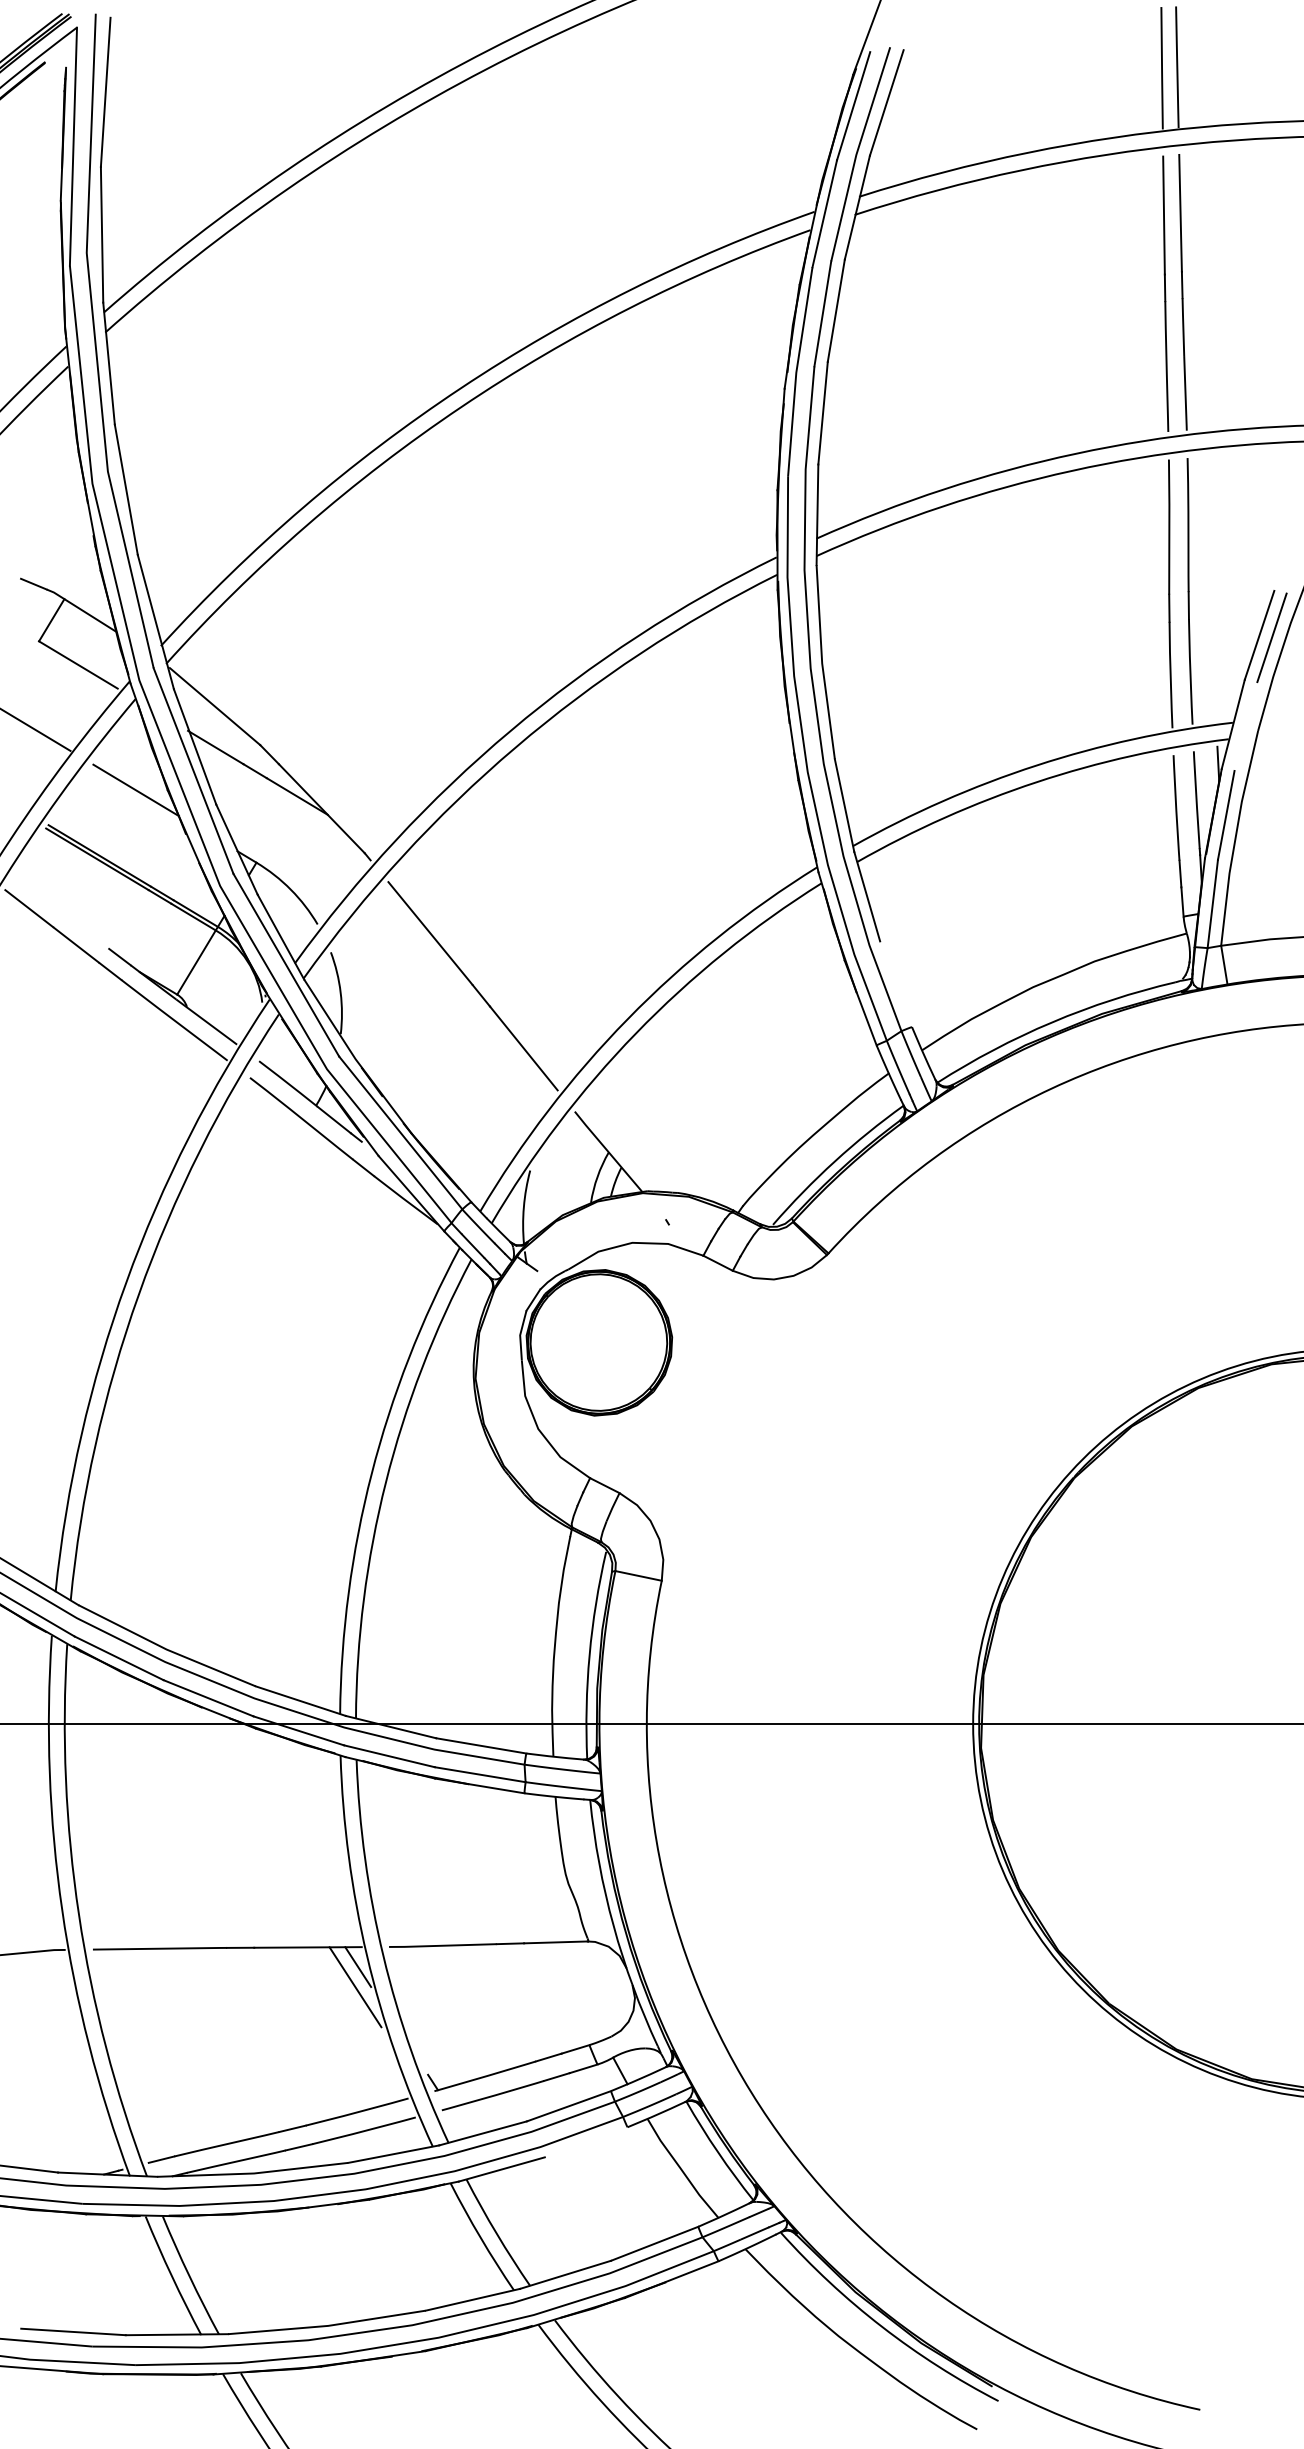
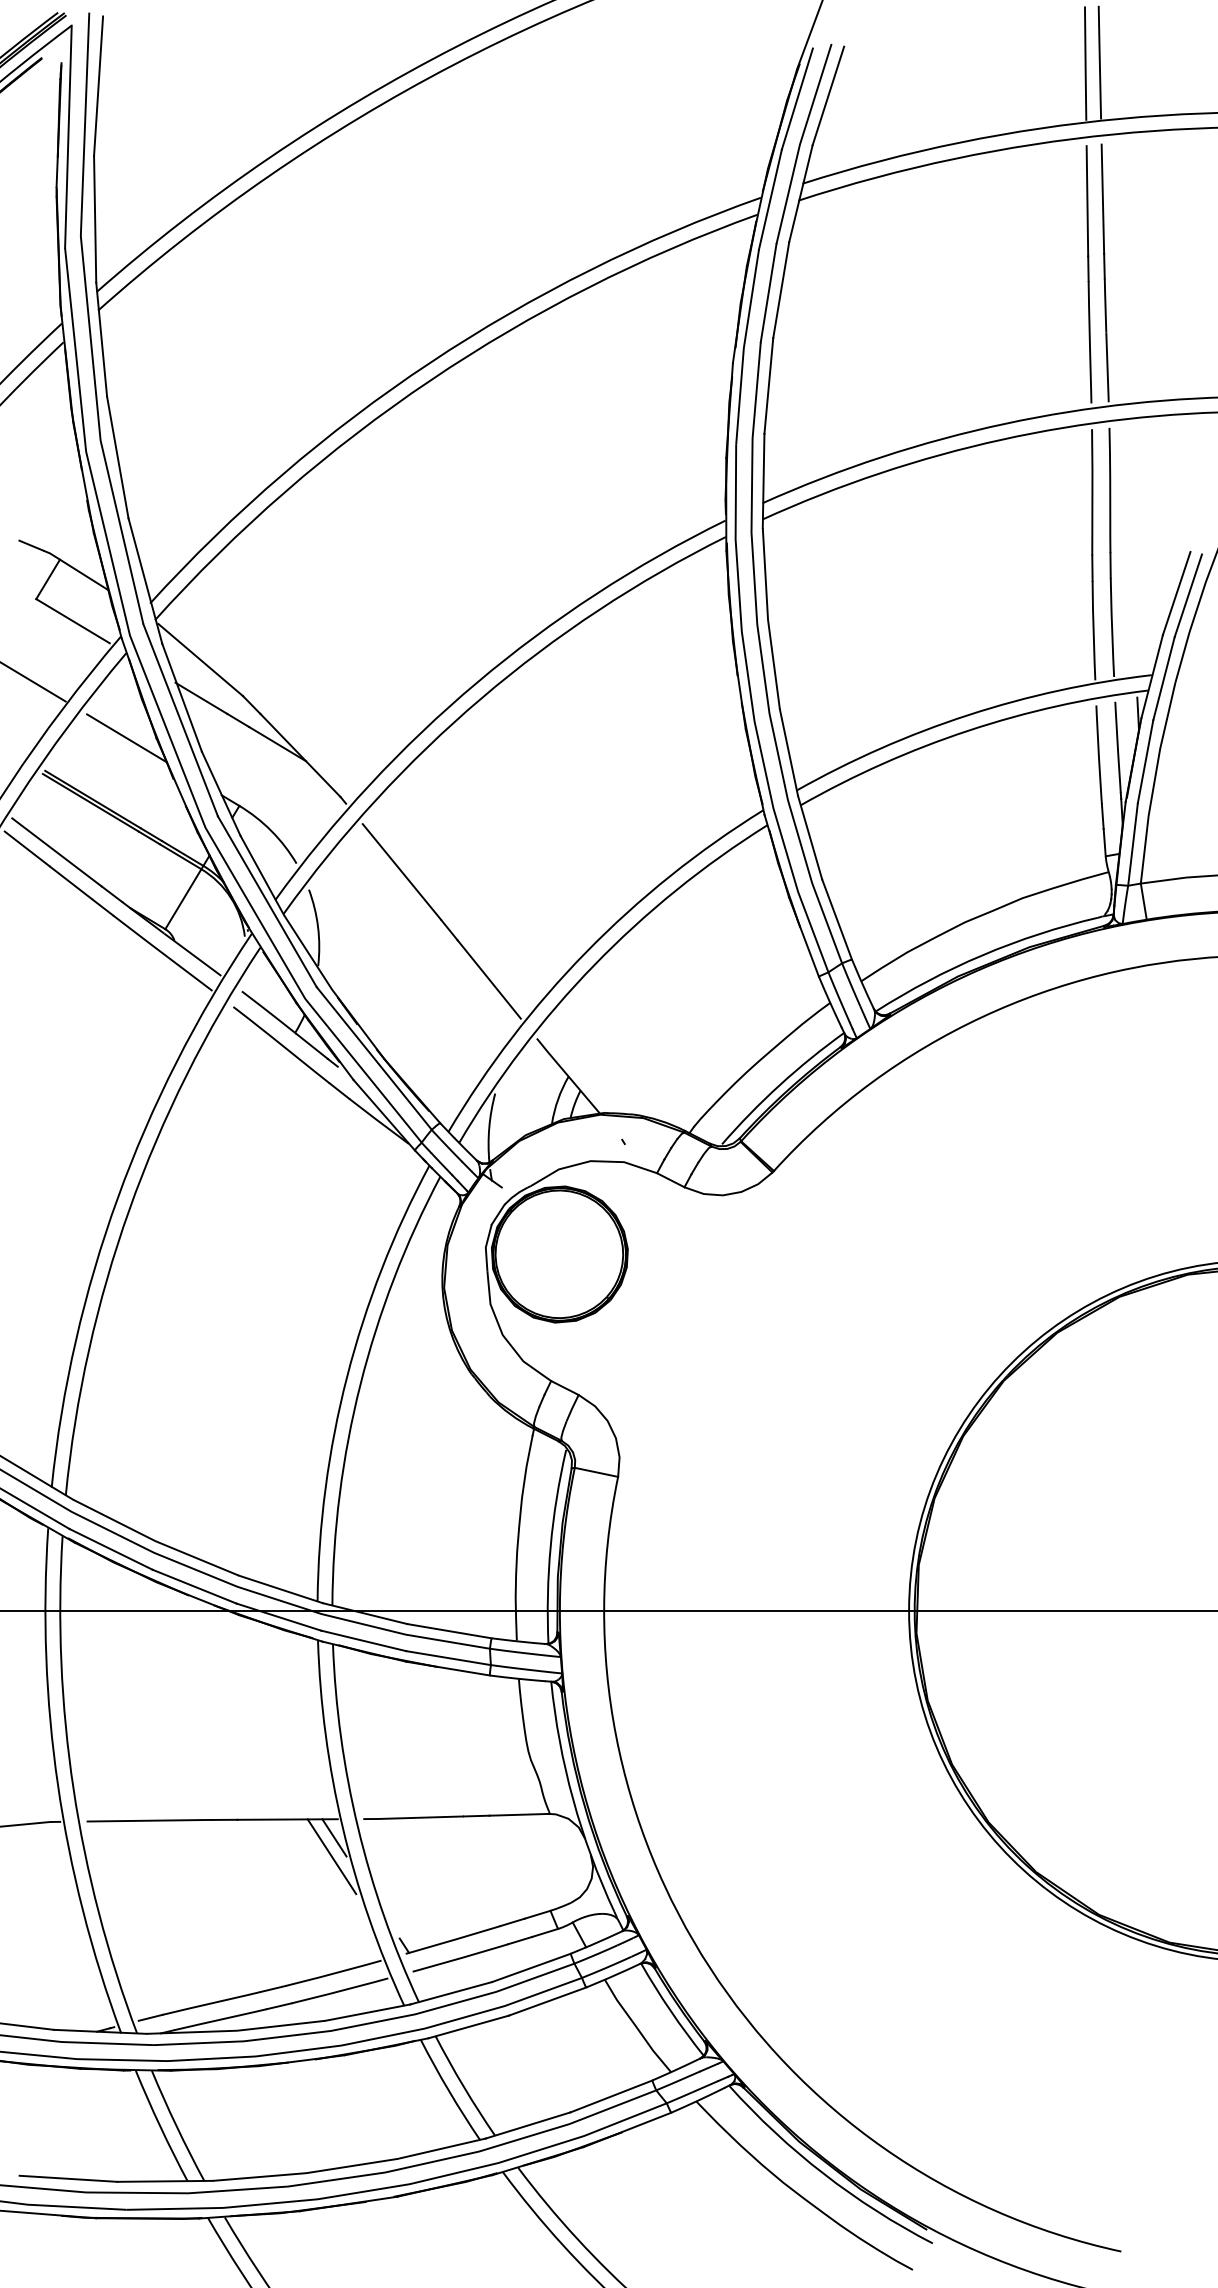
line: (1245, 726) -> (1163, 678), added
line: (61, 912) -> (57, 852), added
line: (896, 984) -> (837, 919), added
line: (585, 2142) -> (546, 2001), added

